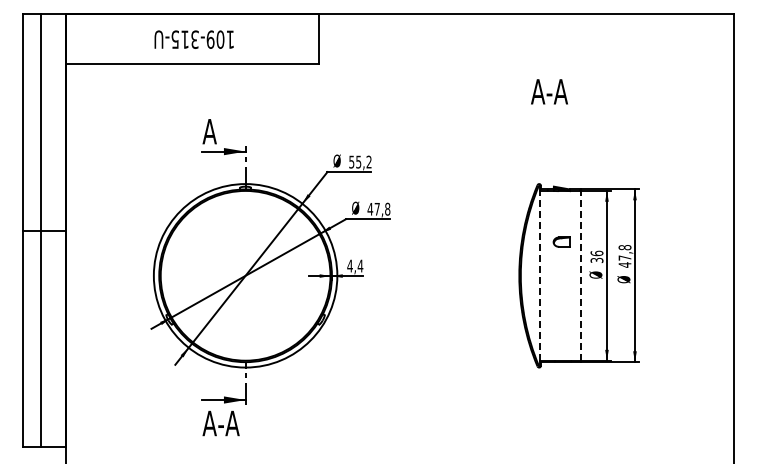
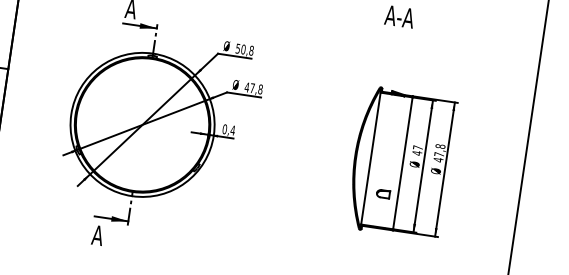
text: (363, 161) -> (247, 49), 55,2 -> 50,8
part: (561, 241) -> (383, 193), moved
text: (596, 256) -> (417, 150), 36 -> 47
text: (349, 265) -> (224, 128), 4,4 -> 0,4
line: (539, 275) -> (370, 158), dashed -> solid
line: (580, 275) -> (402, 163), dashed -> solid
text: (228, 423) -> (112, 237), A-A -> A

